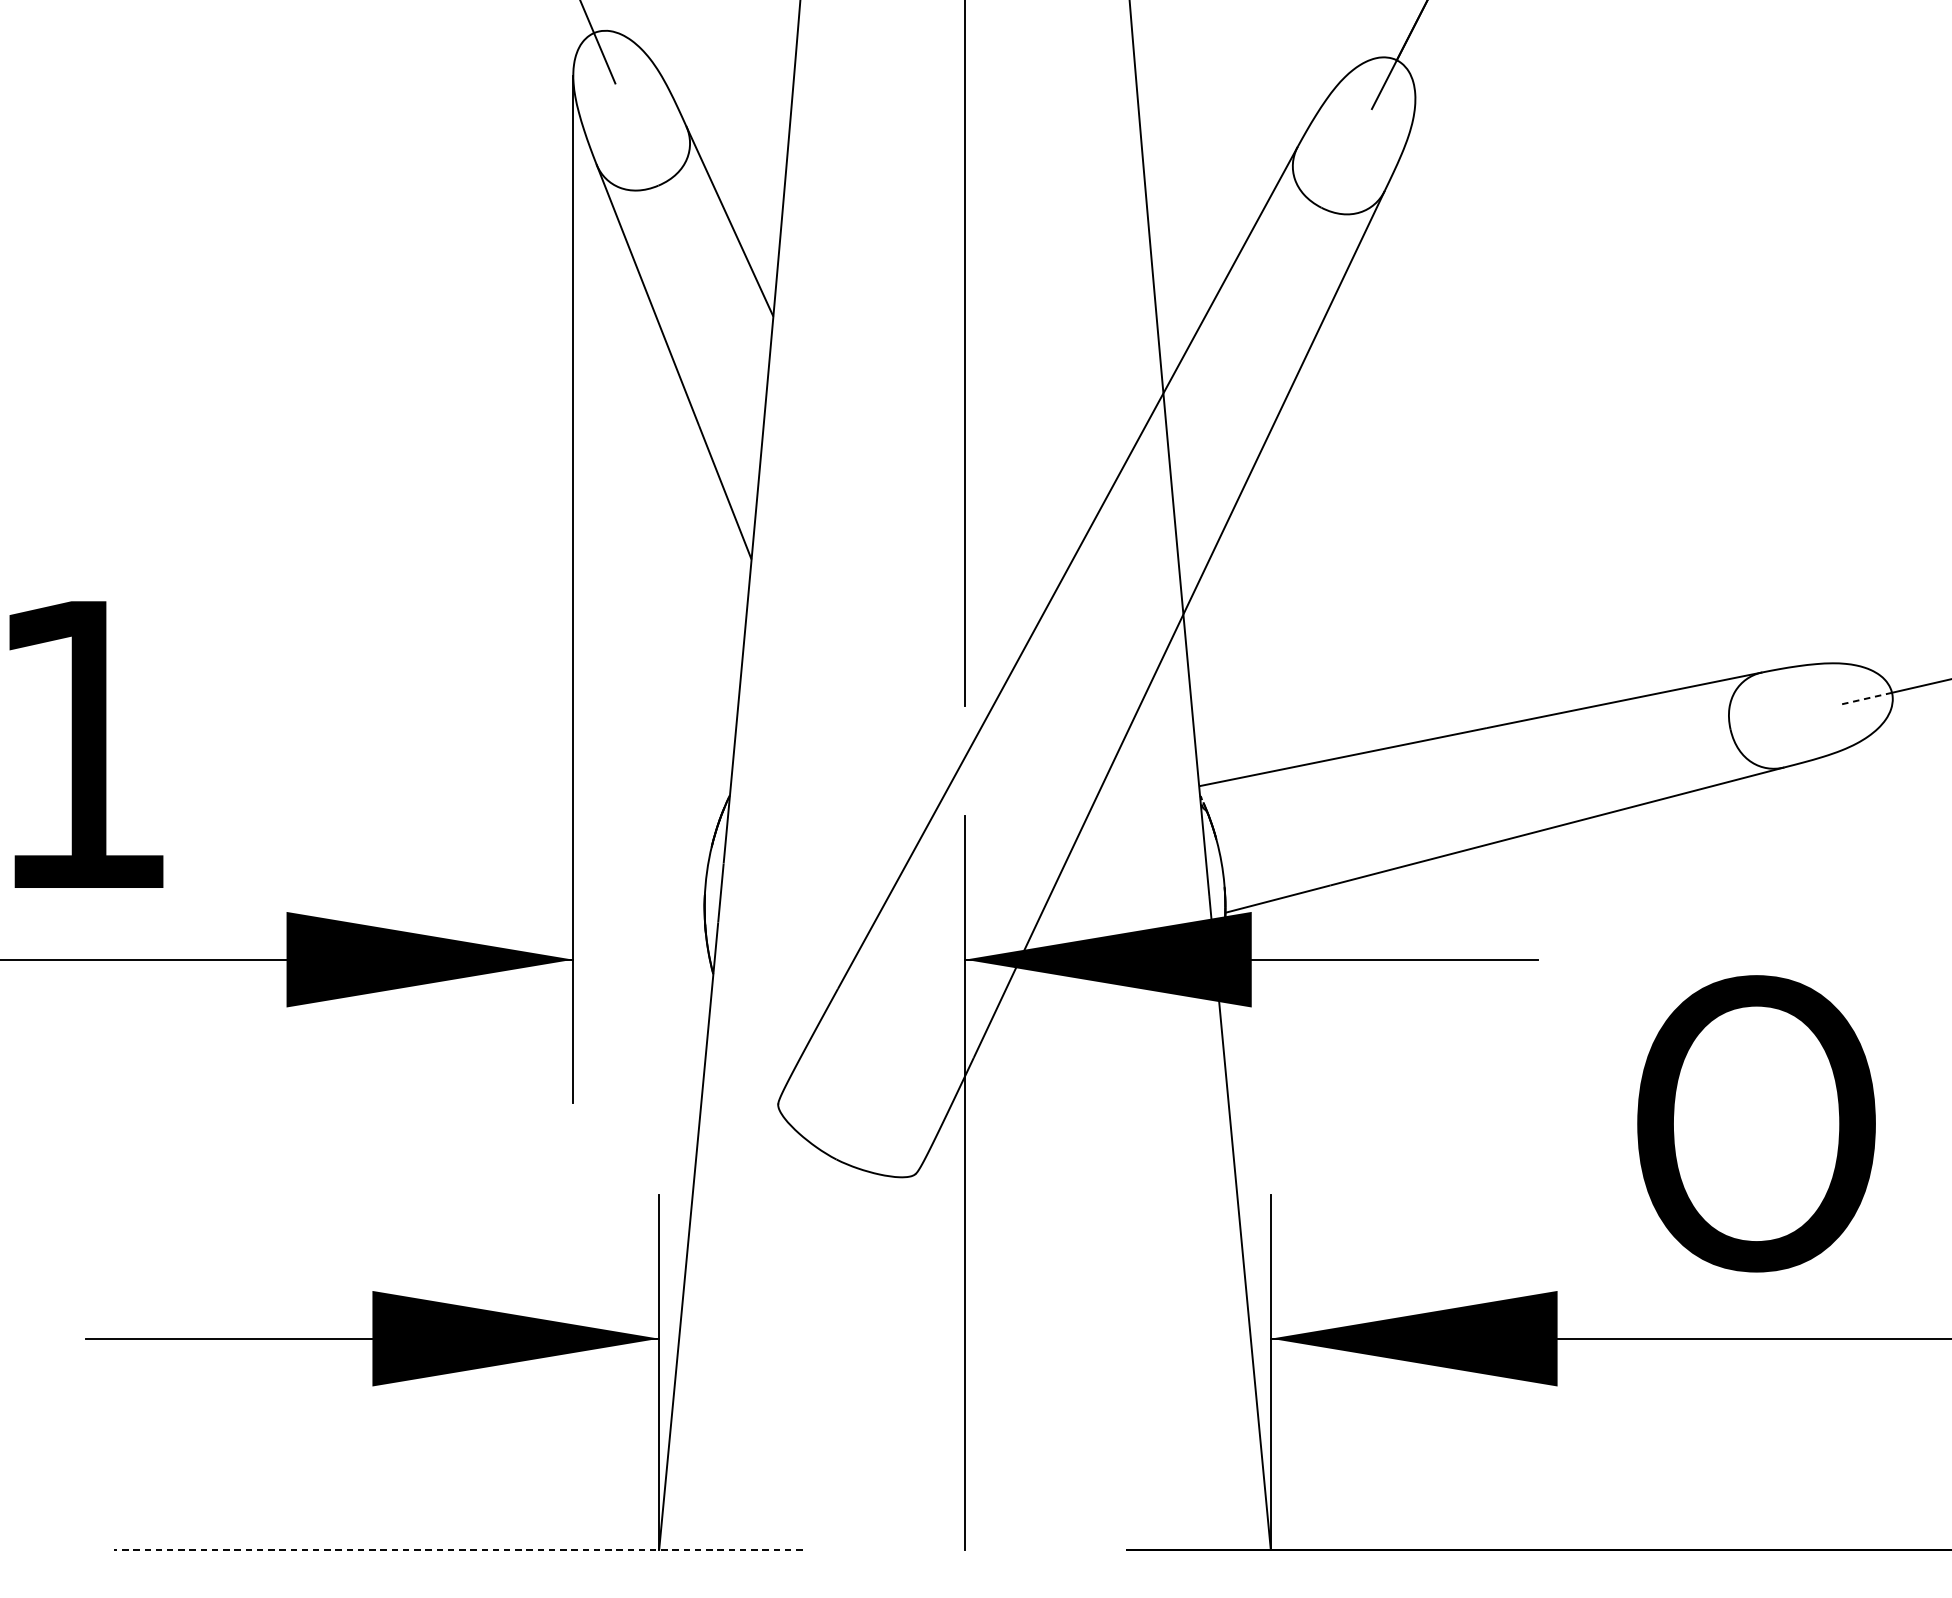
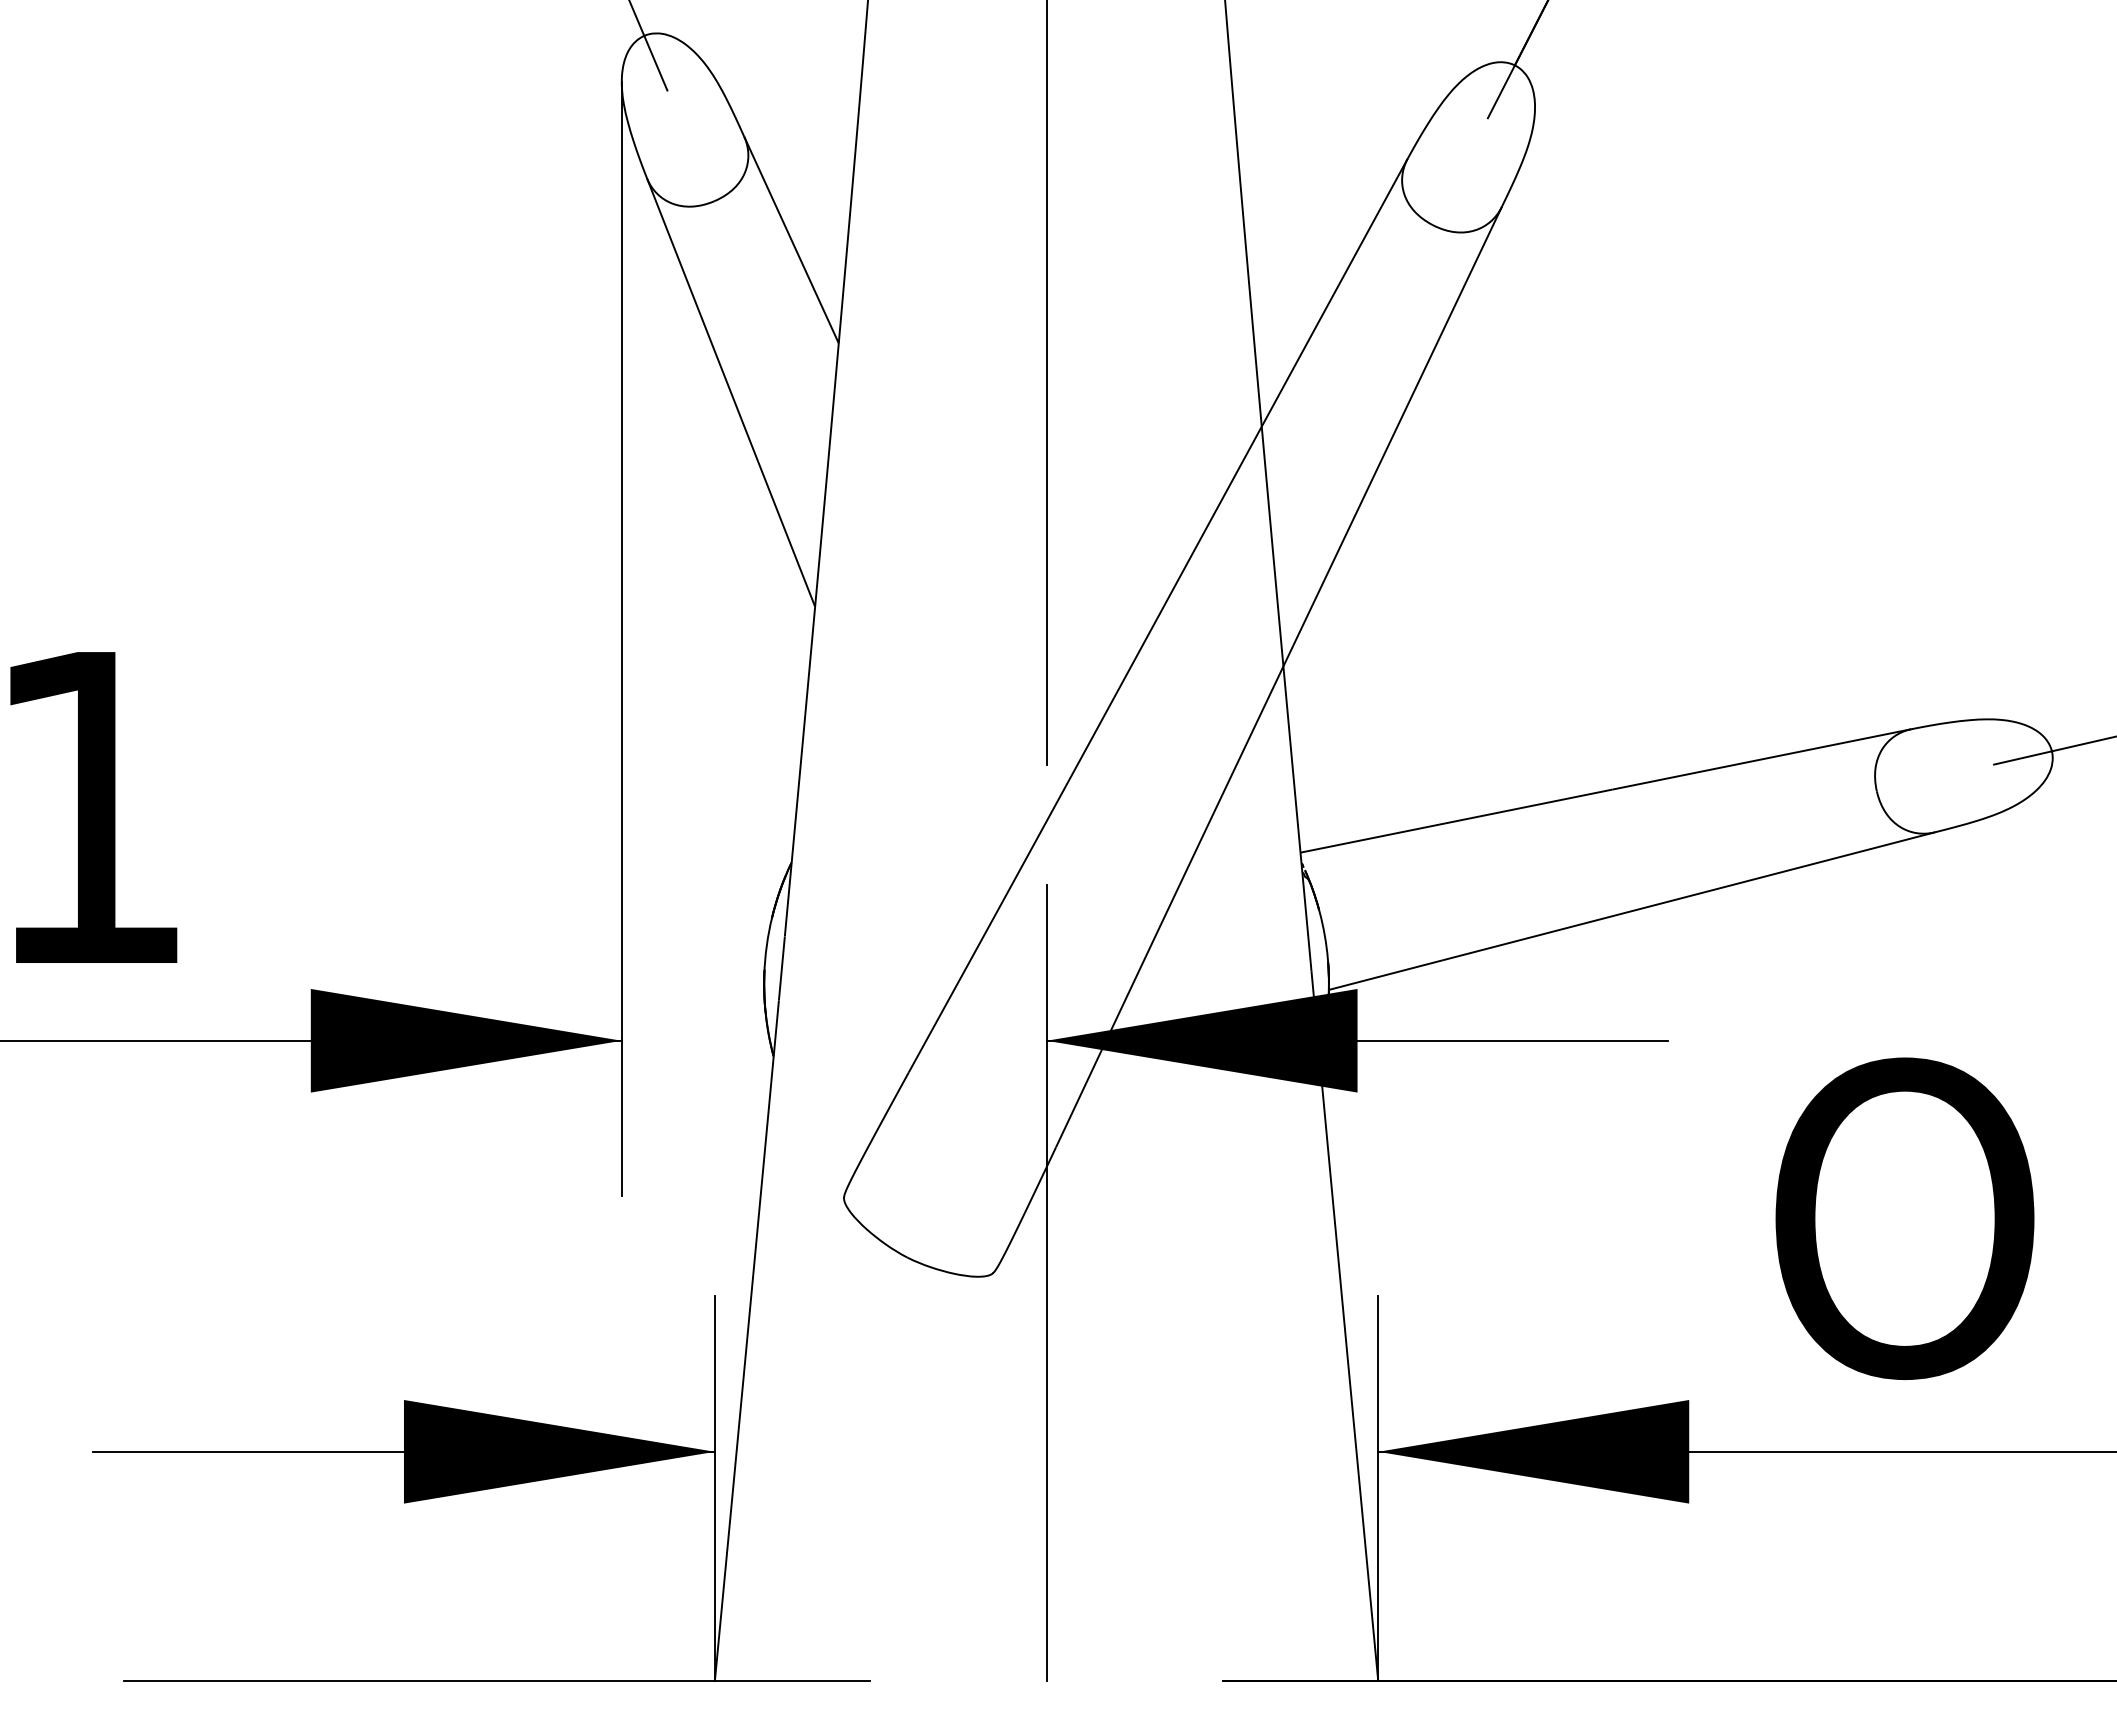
line: (1865, 698) -> (2023, 757), dashed -> solid
line: (457, 1550) -> (496, 1681), dashed -> solid

